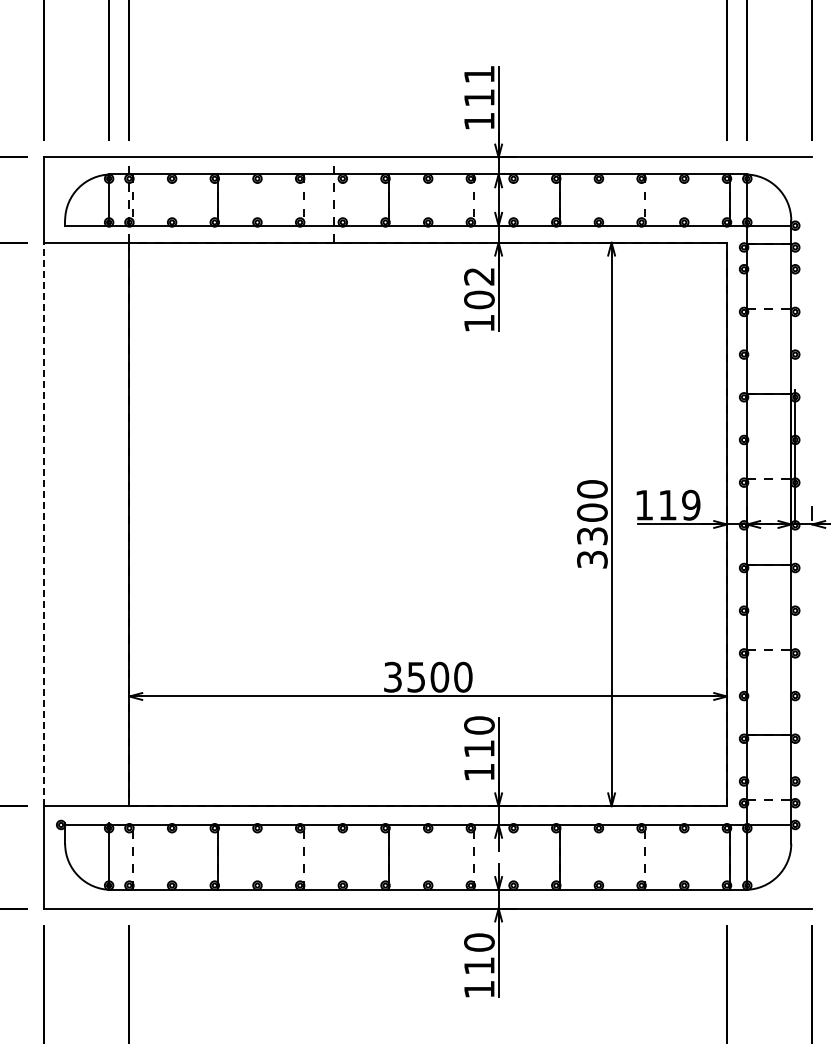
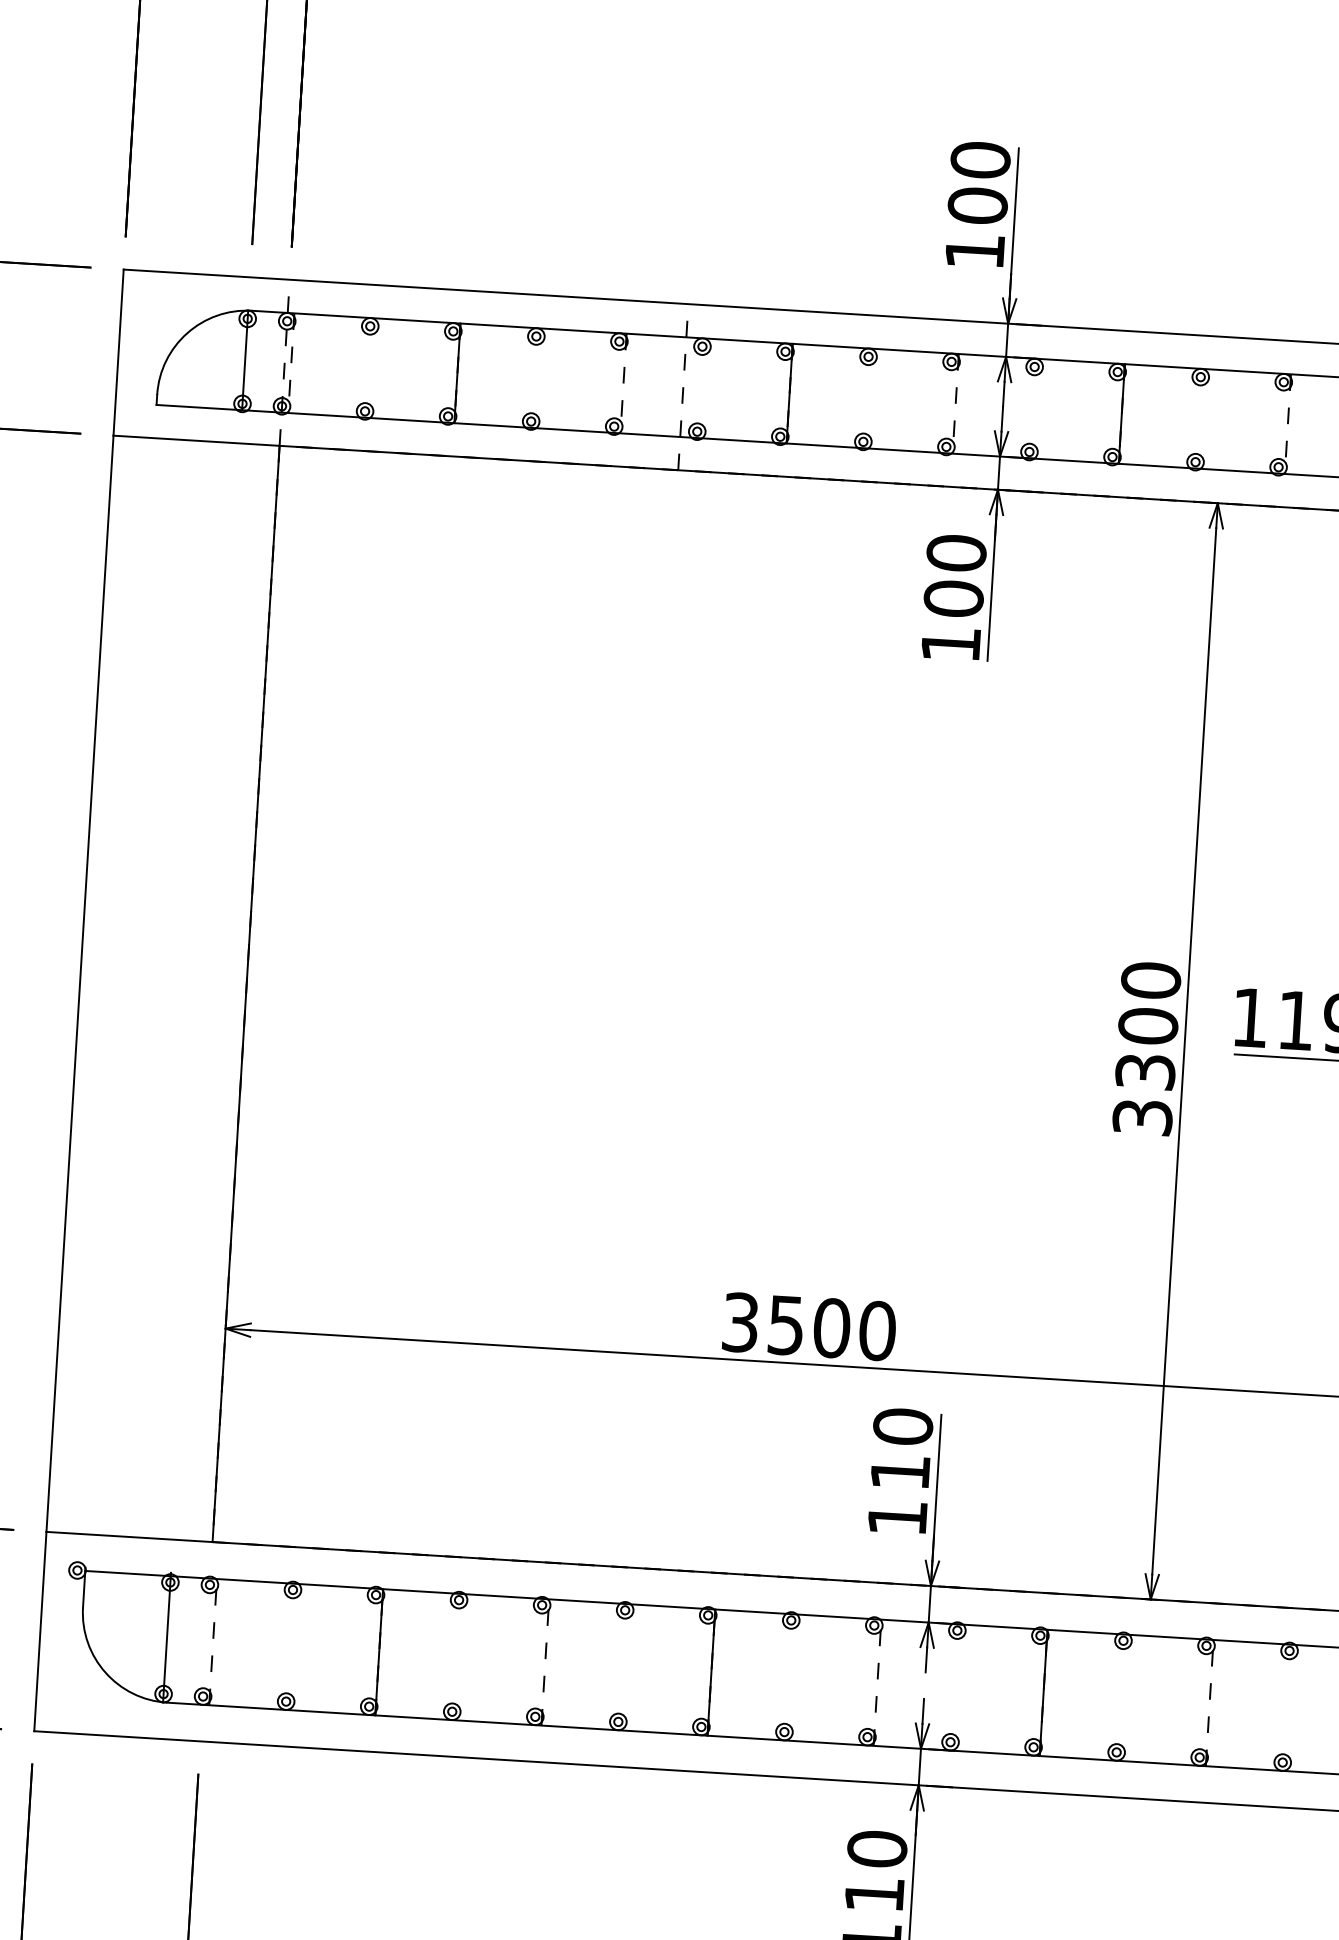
text: (479, 86) -> (979, 183), 111 -> 100
text: (479, 276) -> (956, 553), 102 -> 100
line: (44, 524) -> (80, 983), dashed -> solid

